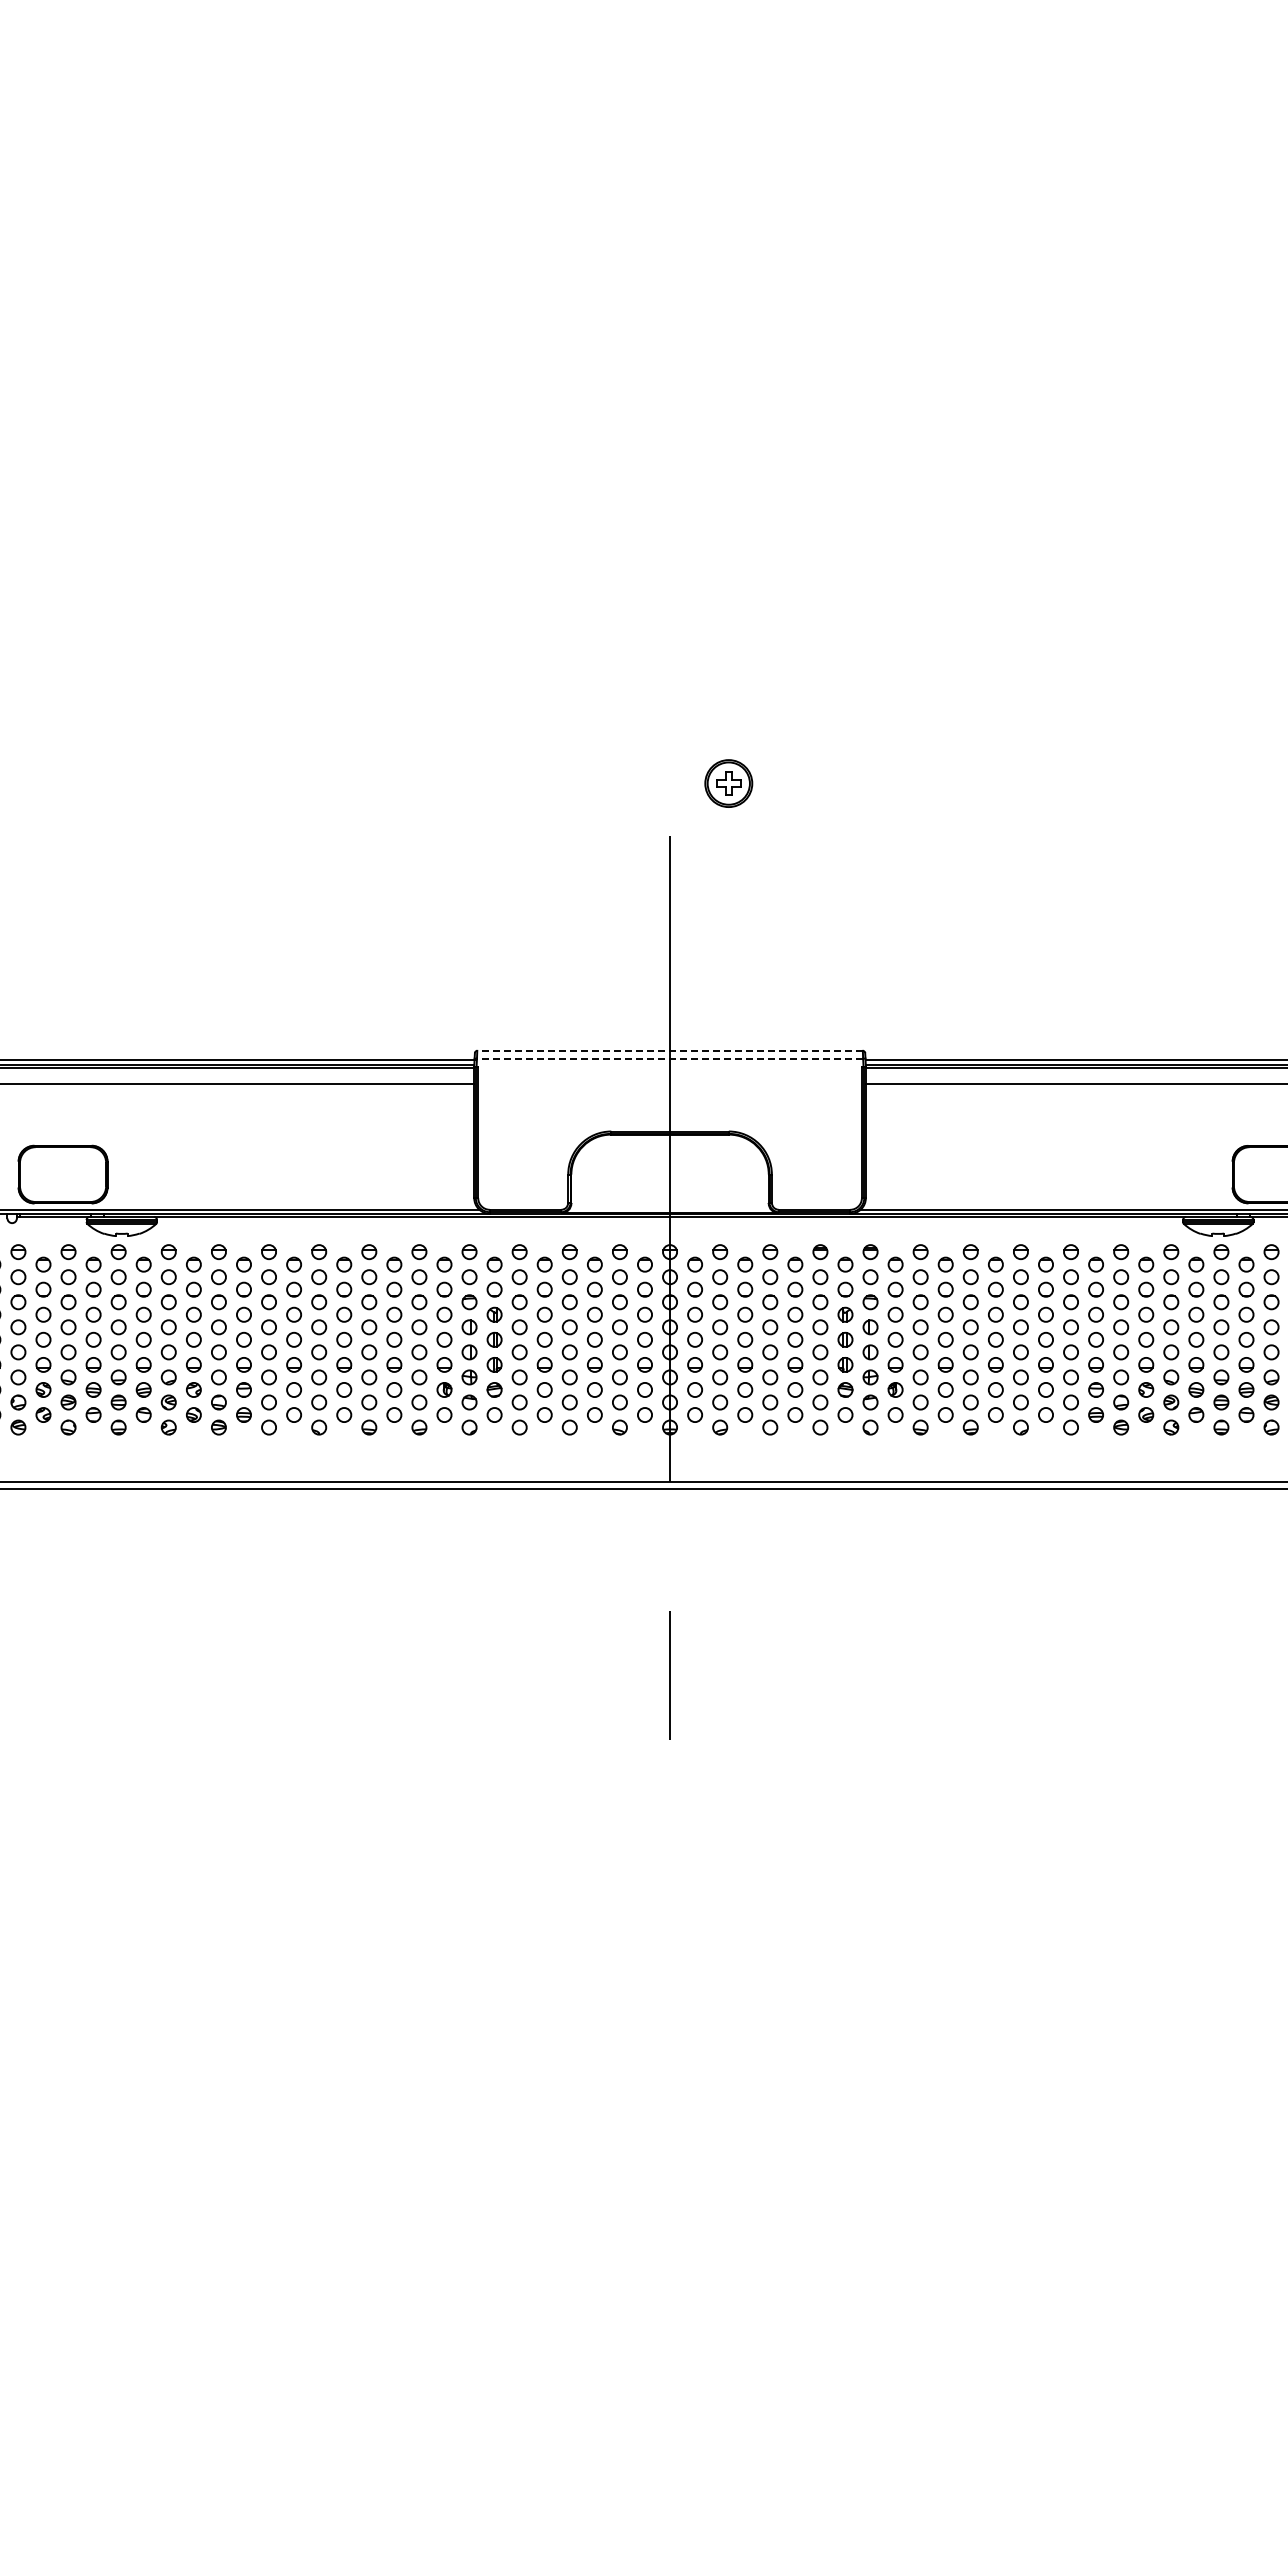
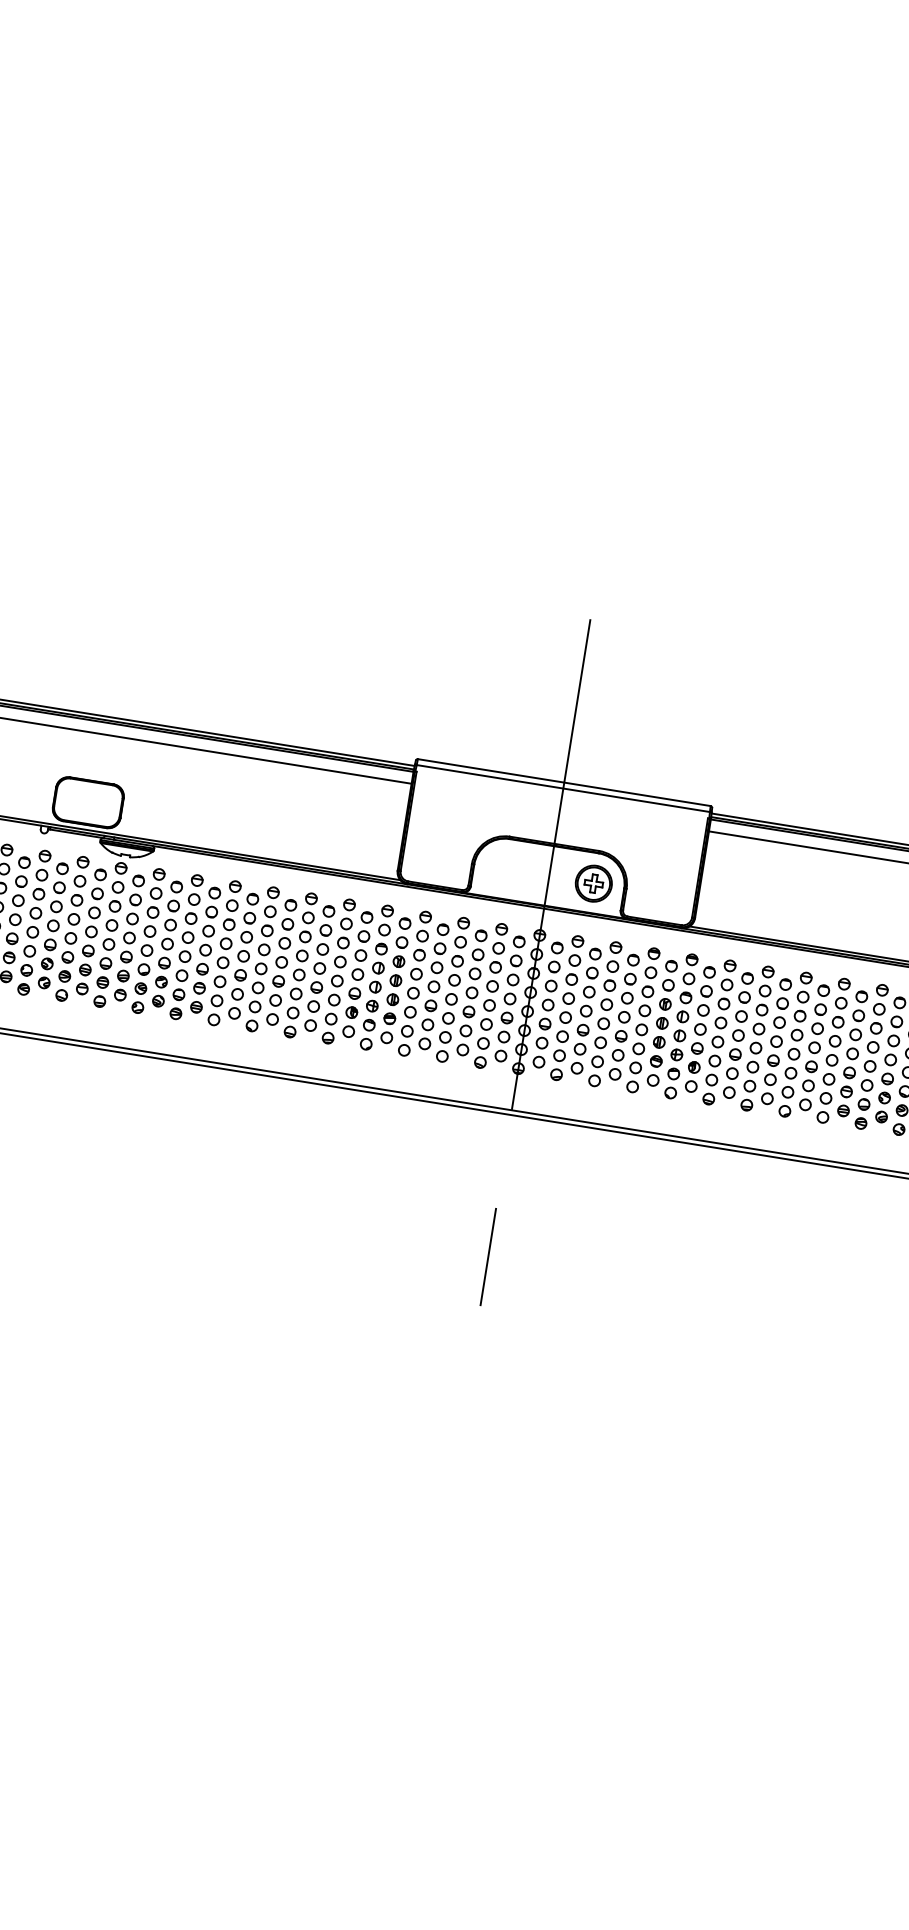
part: (728, 783) -> (593, 883), moved
line: (670, 1050) -> (564, 782), dashed -> solid
line: (669, 1058) -> (562, 788), dashed -> solid

